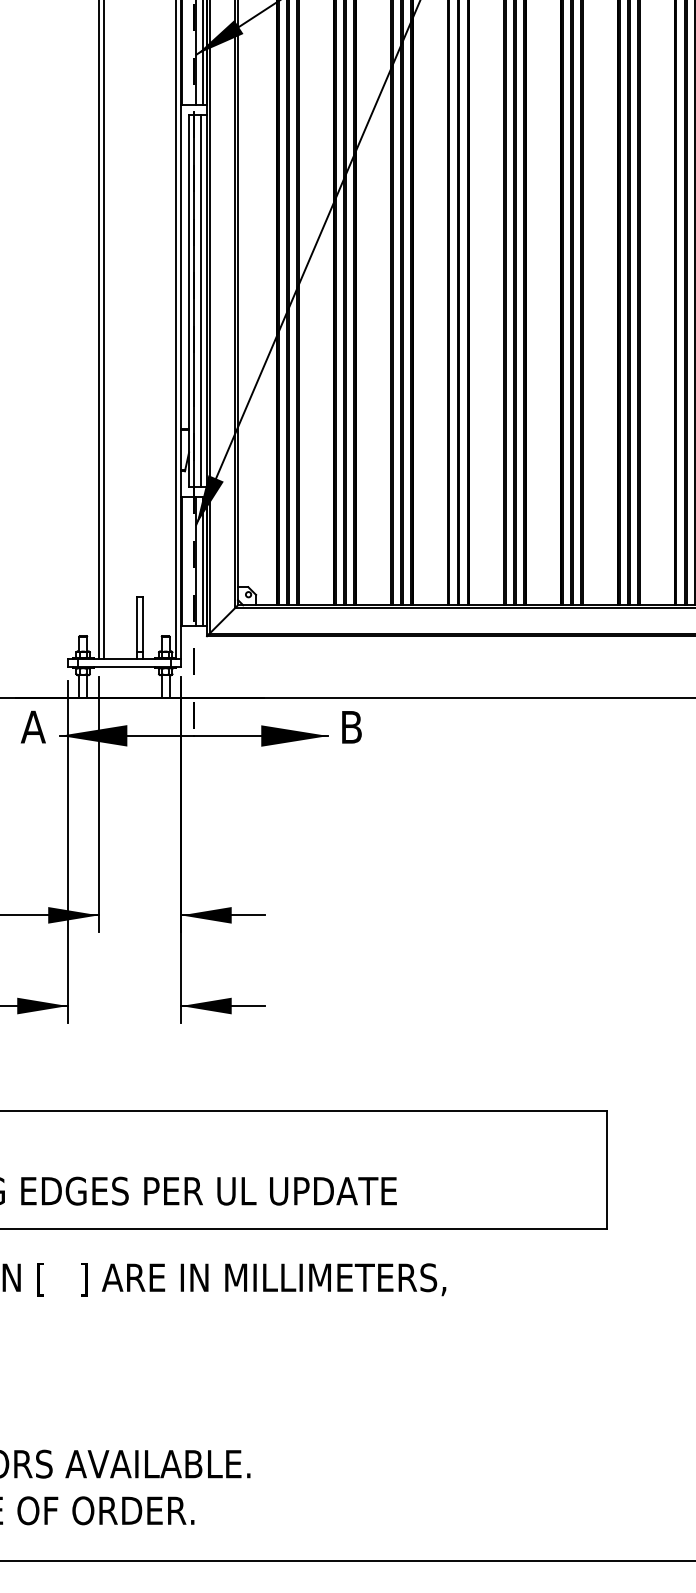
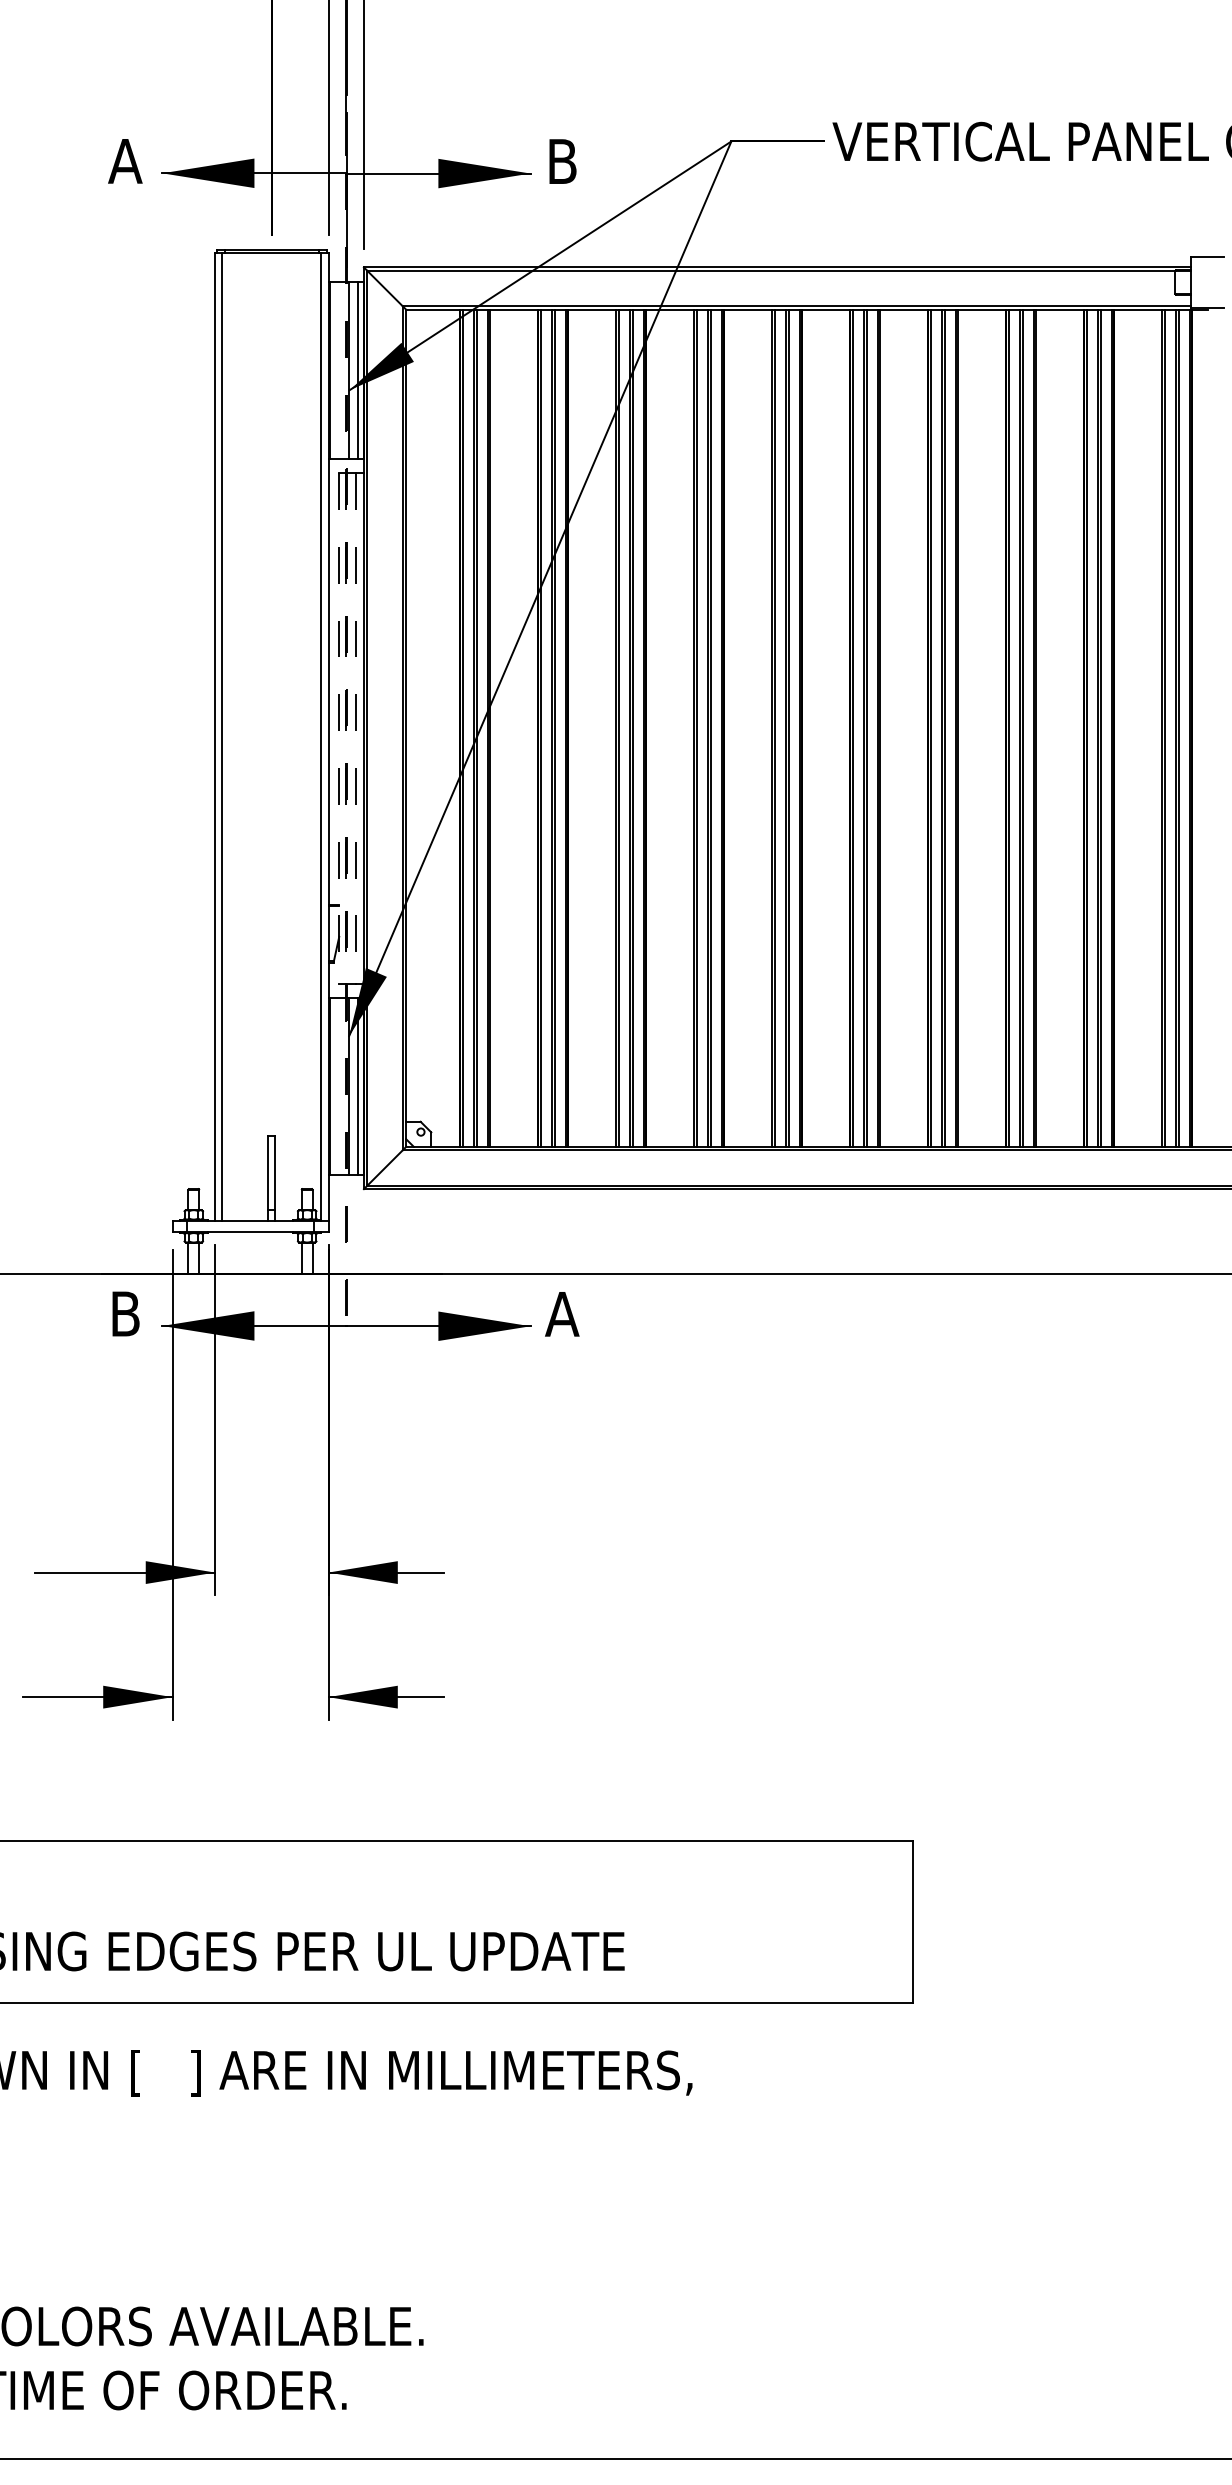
line: (189, 300) -> (339, 728), solid -> dashed
line: (194, 300) -> (346, 728), solid -> dashed
line: (201, 300) -> (356, 728), solid -> dashed
text: (33, 726) -> (125, 1313), A -> B
text: (351, 727) -> (562, 1314), B -> A

